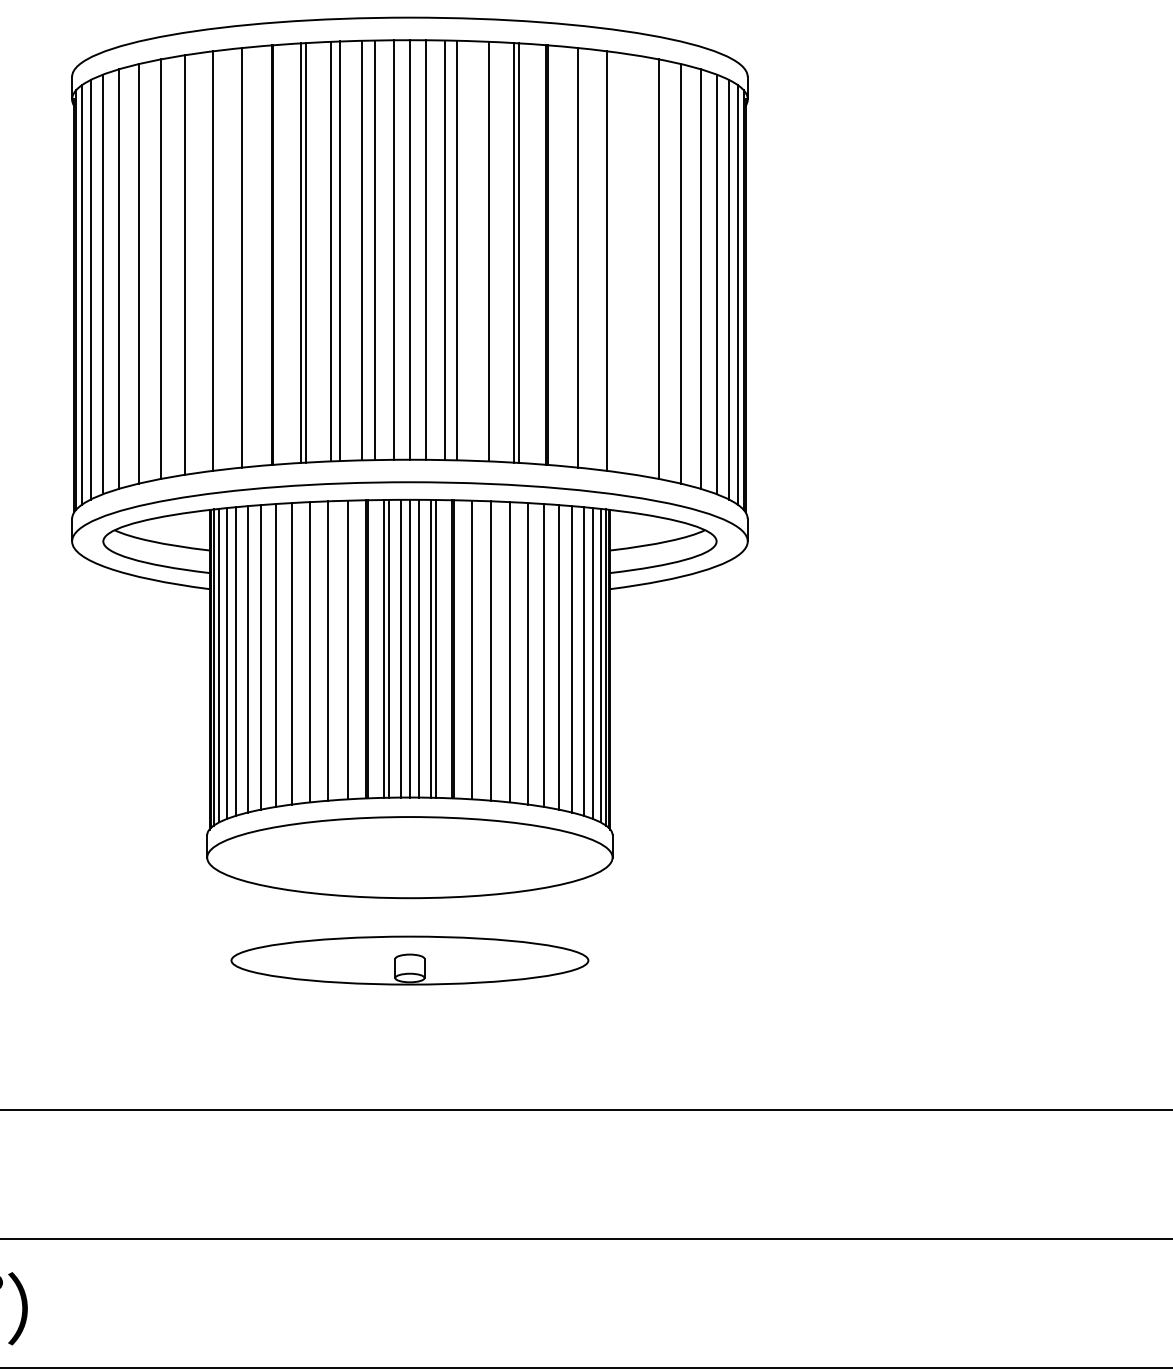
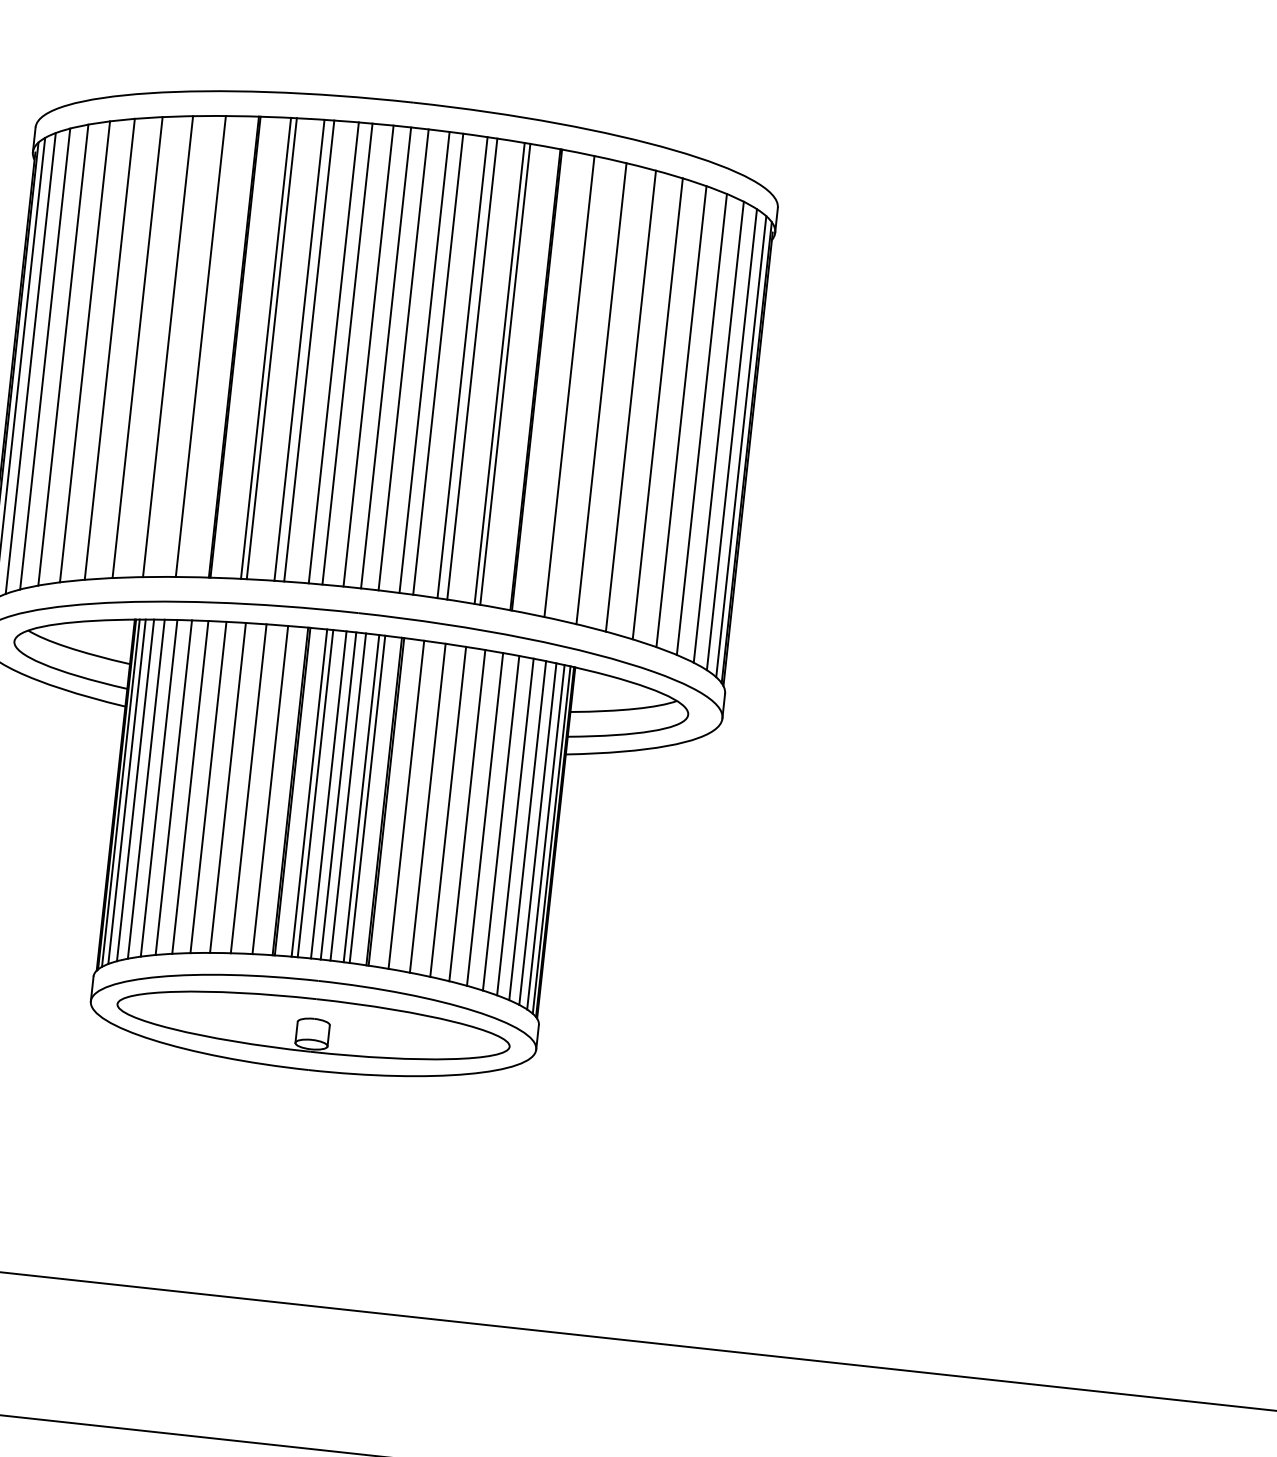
line: (479, 251) -> (462, 367), added
line: (634, 264) -> (631, 400), added
part: (409, 960) -> (313, 1025), moved

